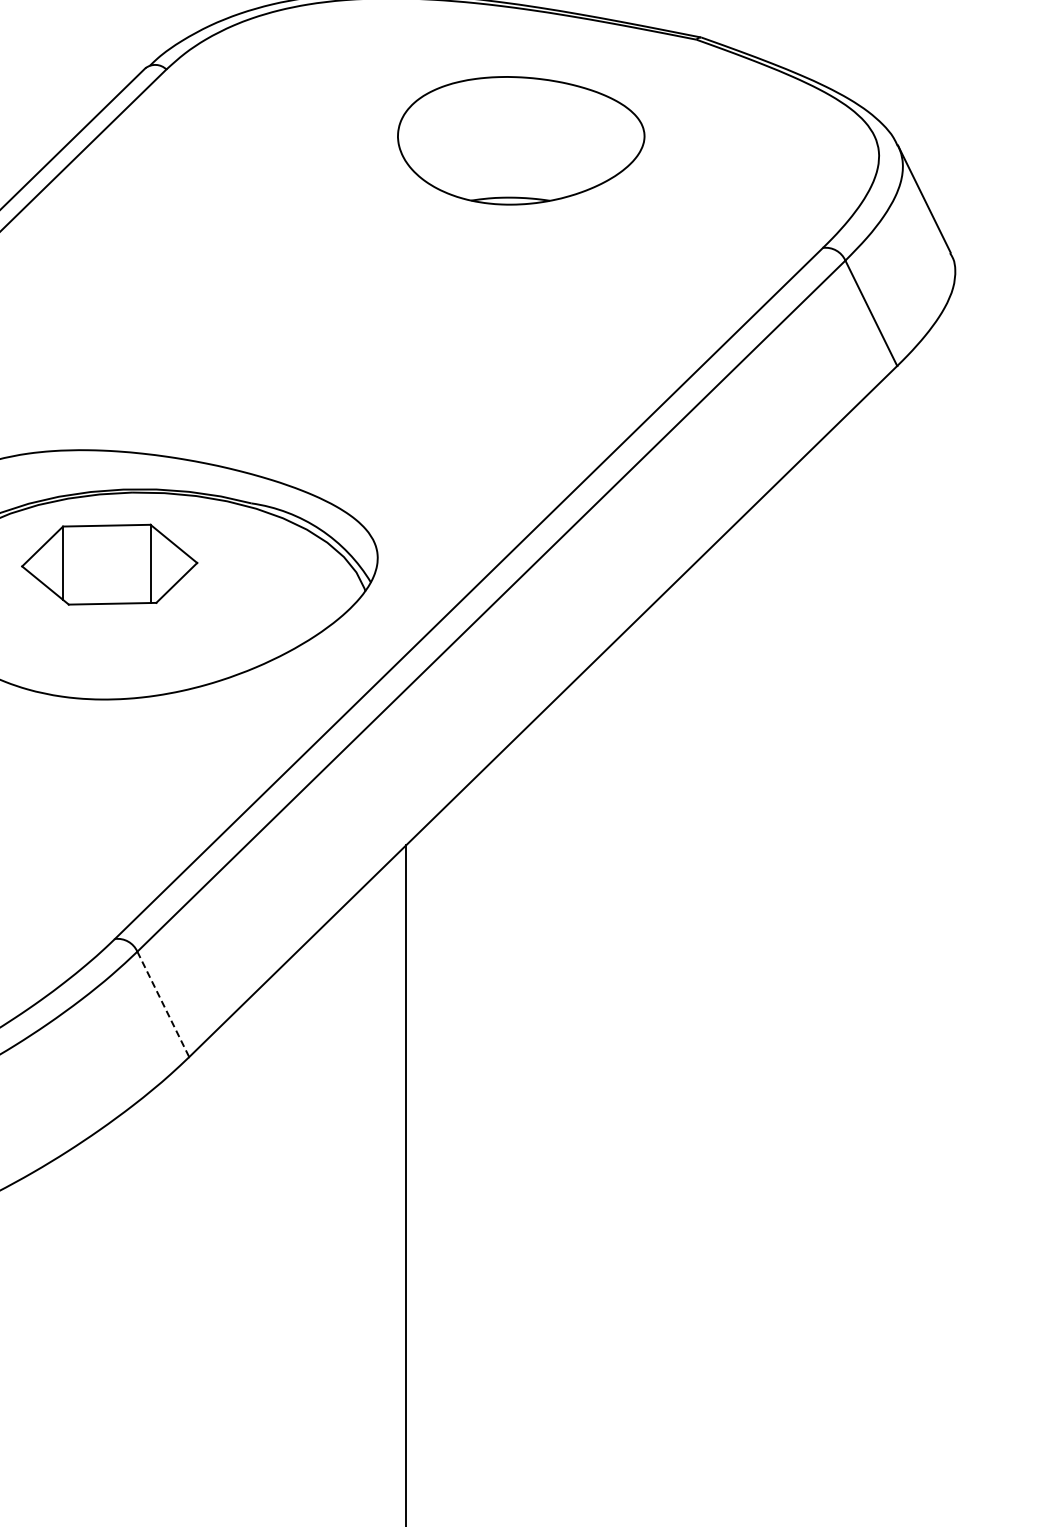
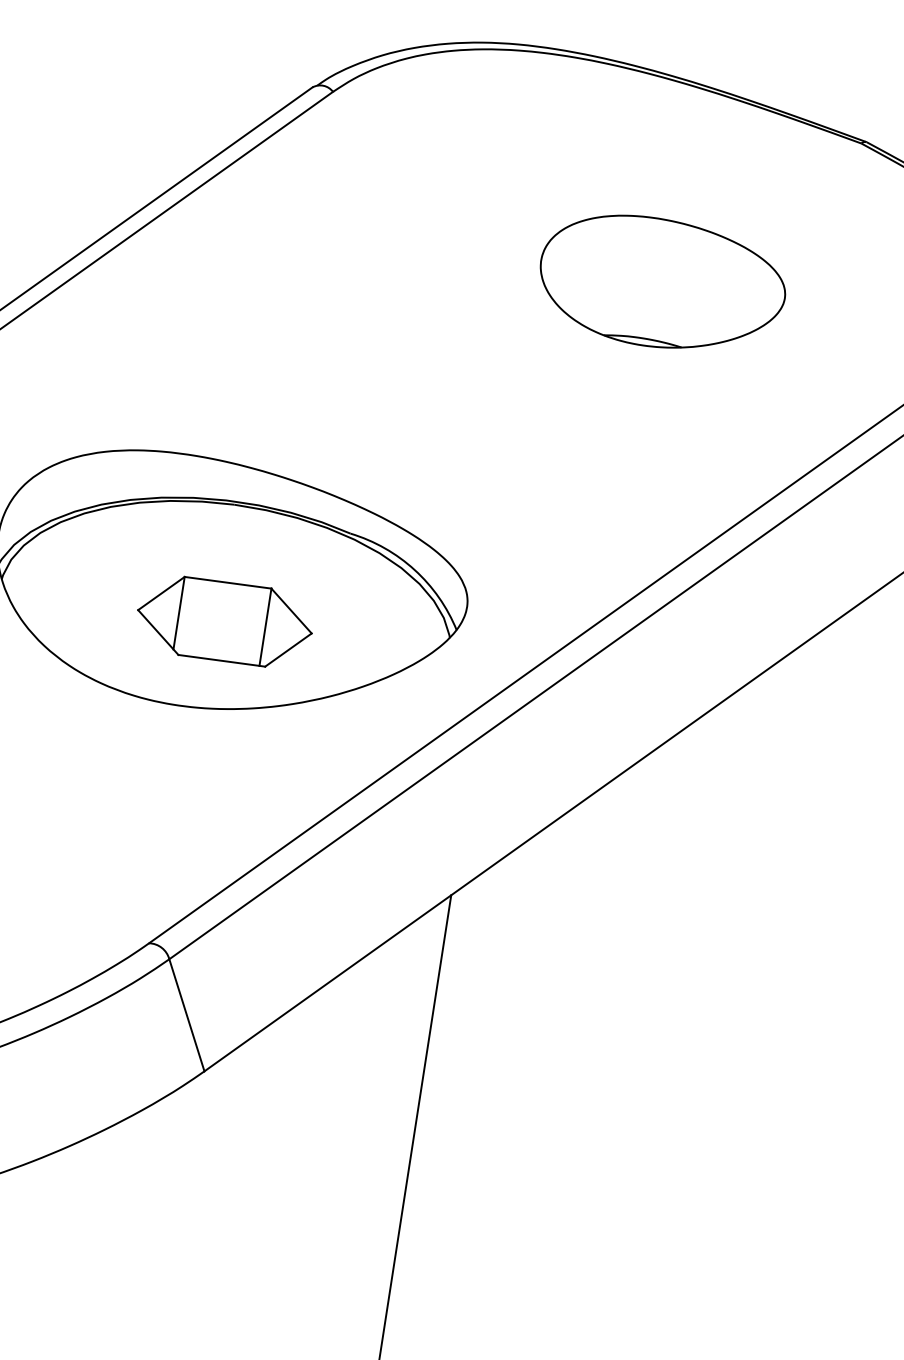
part: (521, 140) -> (662, 283), moved
part: (109, 564) -> (224, 621), moved
line: (163, 1004) -> (187, 1015), dashed -> solid

